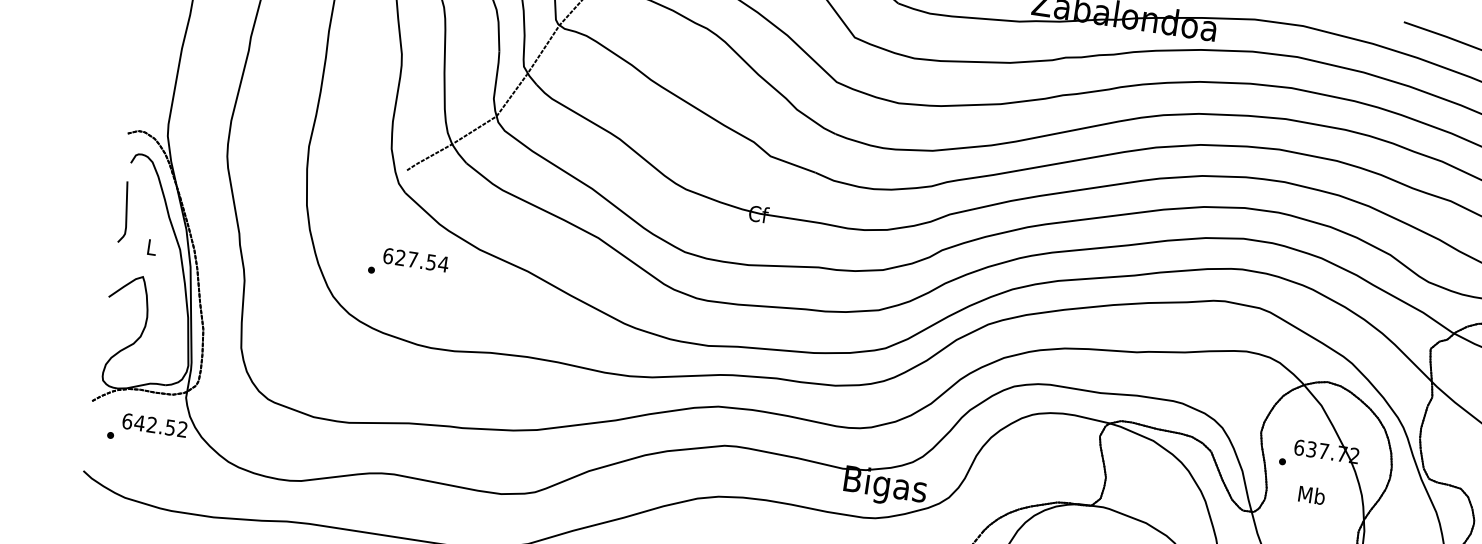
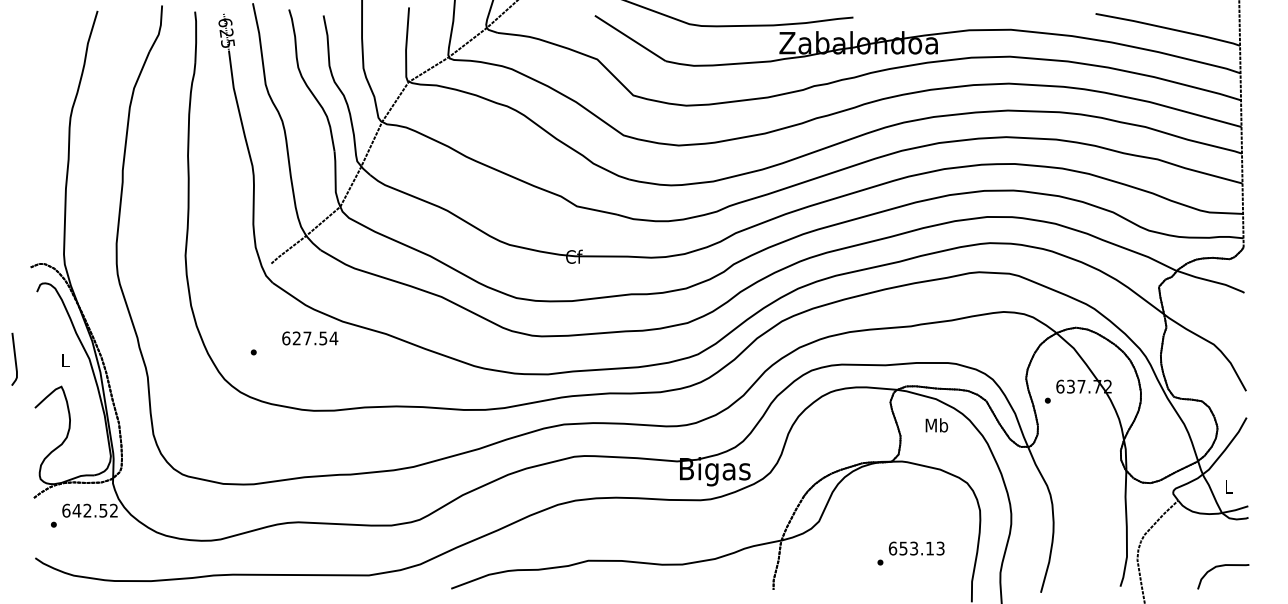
line: (125, 211) -> (14, 358), moved
text: (416, 260) -> (310, 338), moved
text: (1311, 495) -> (936, 425), moved

